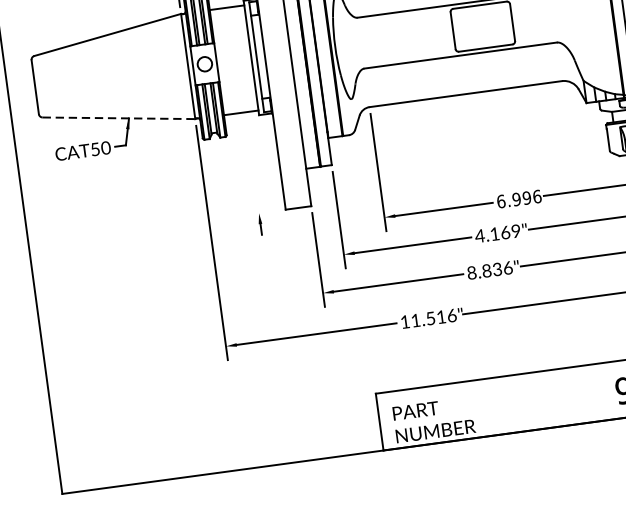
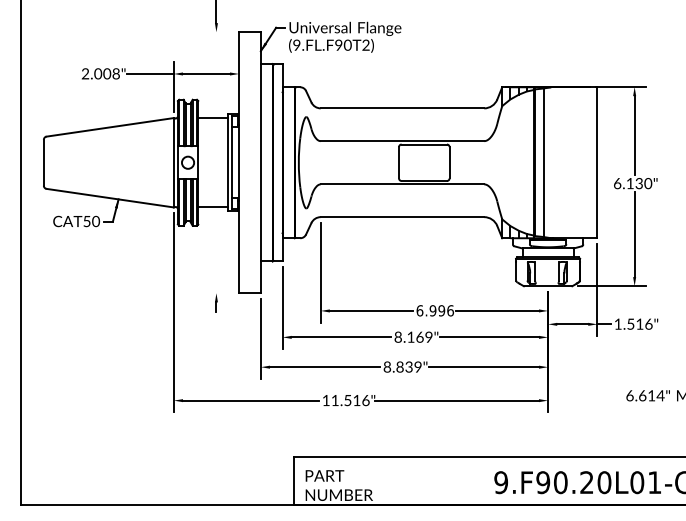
line: (119, 118) -> (110, 198), dashed -> solid
text: (480, 235) -> (398, 336), 4.169" -> 8.169"
text: (507, 267) -> (417, 366), 8.836" -> 8.839"

